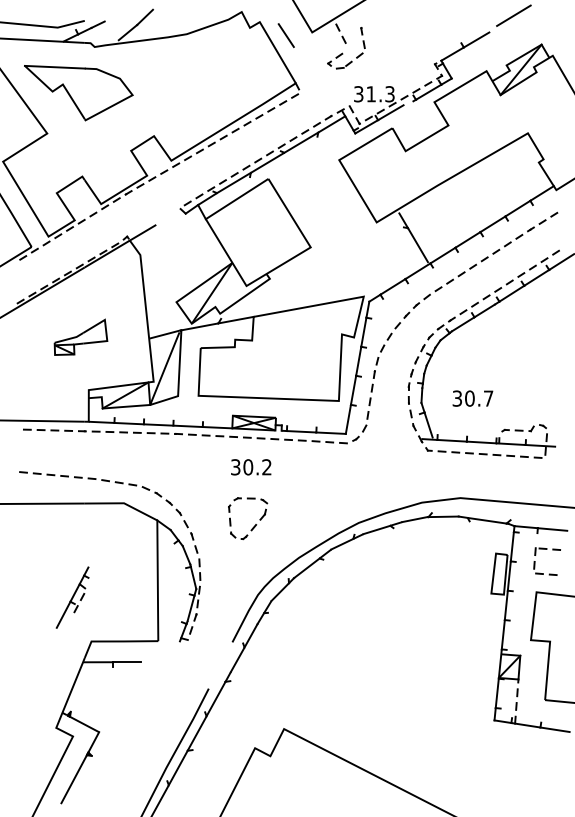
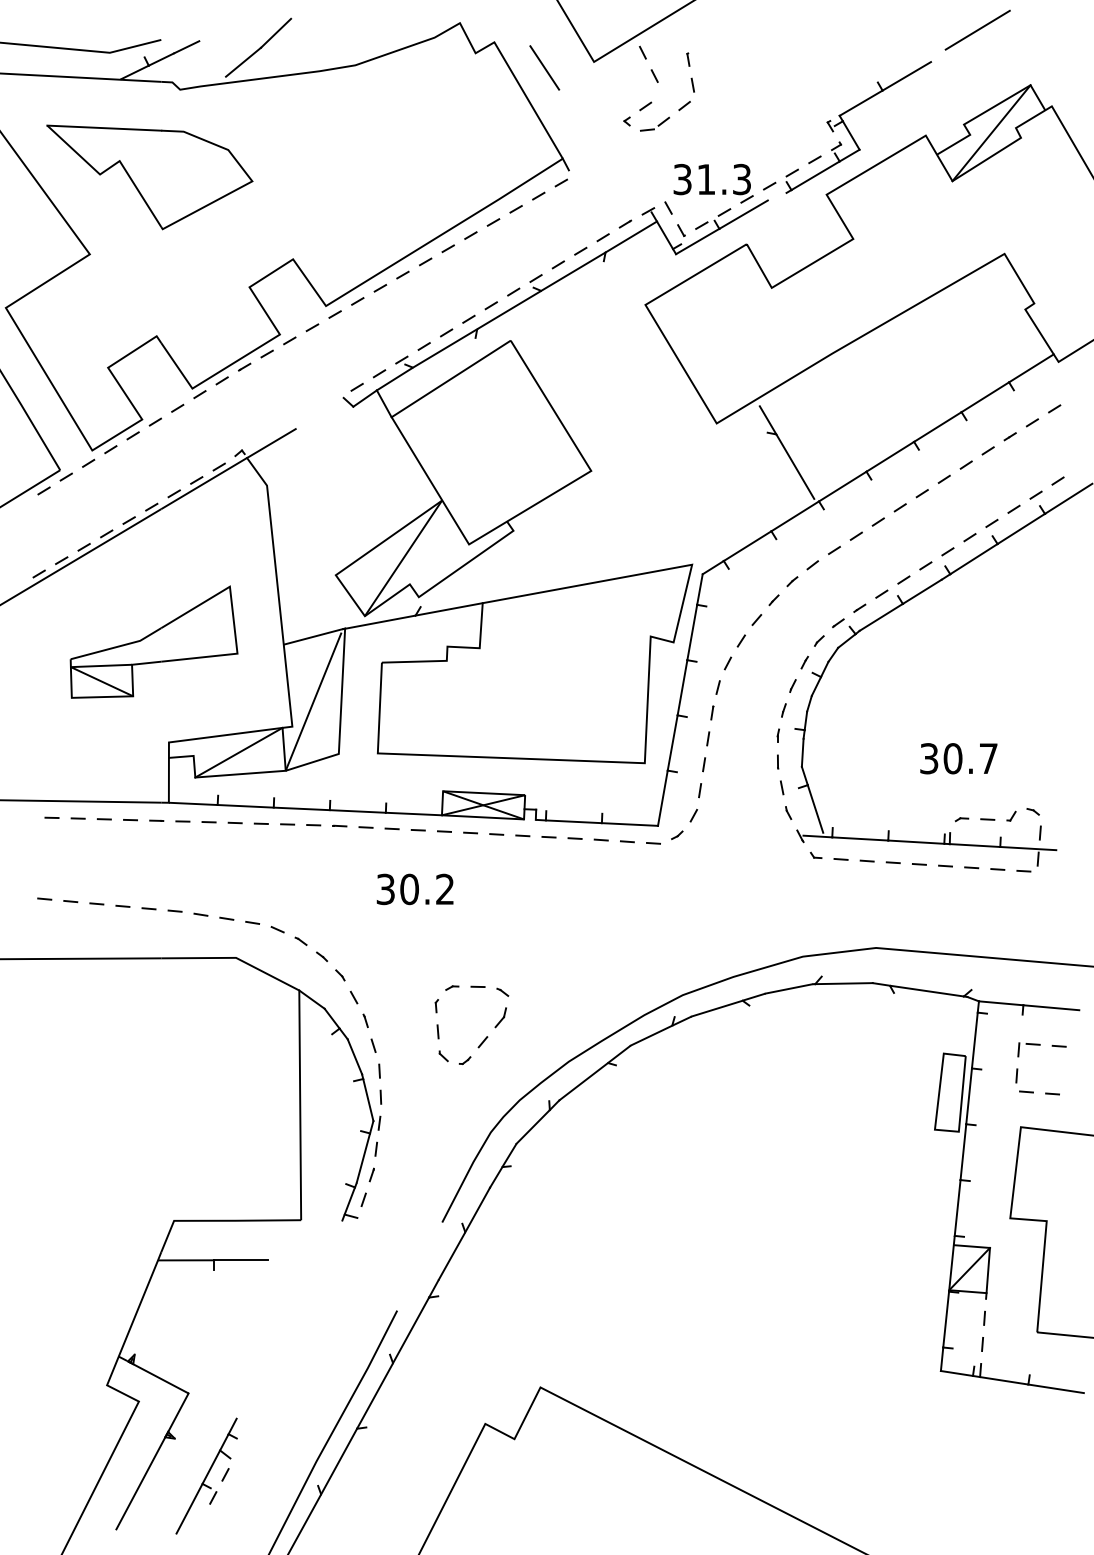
part: (80, 337) -> (153, 642), size x1.67
text: (472, 398) -> (958, 758), moved
text: (251, 467) -> (415, 889), moved
part: (255, 524) -> (486, 1036), moved
part: (72, 597) -> (206, 1475), moved

